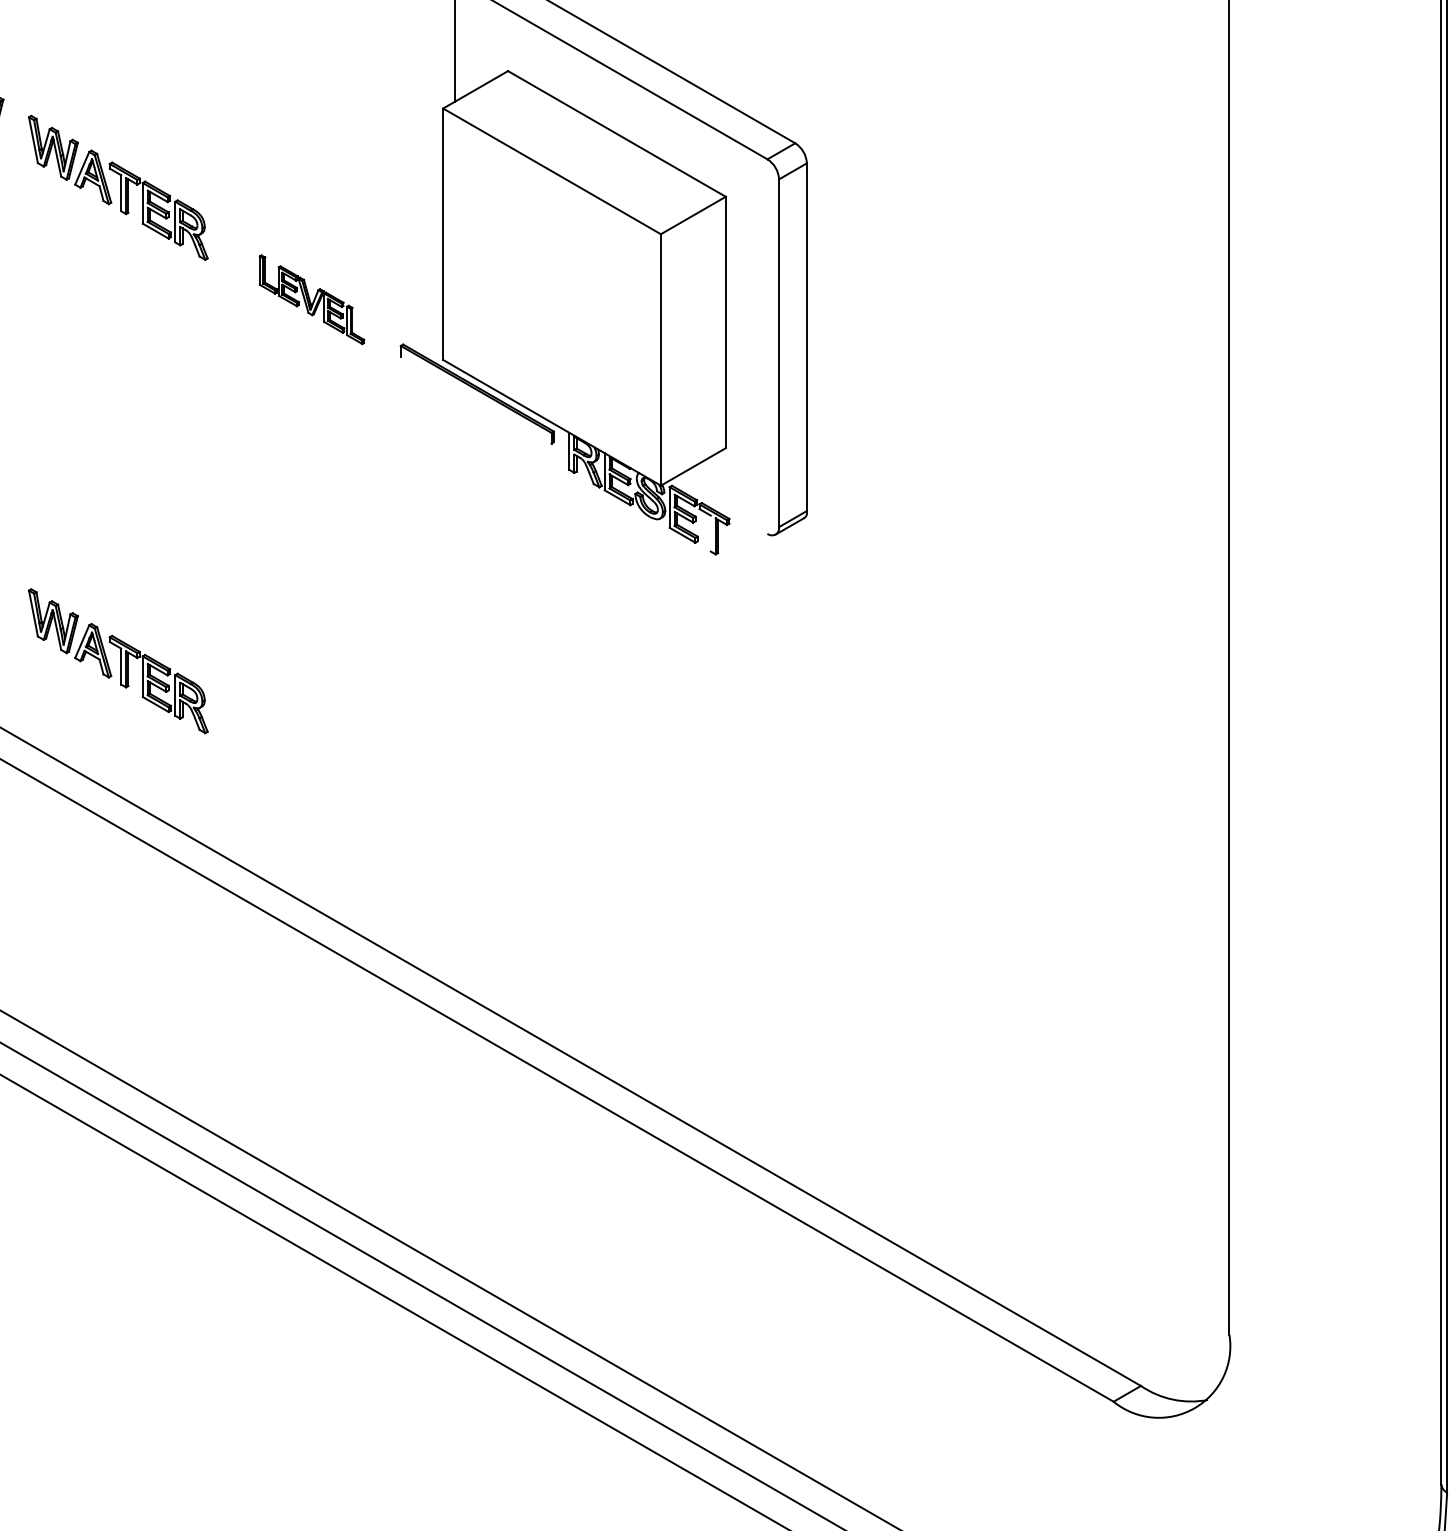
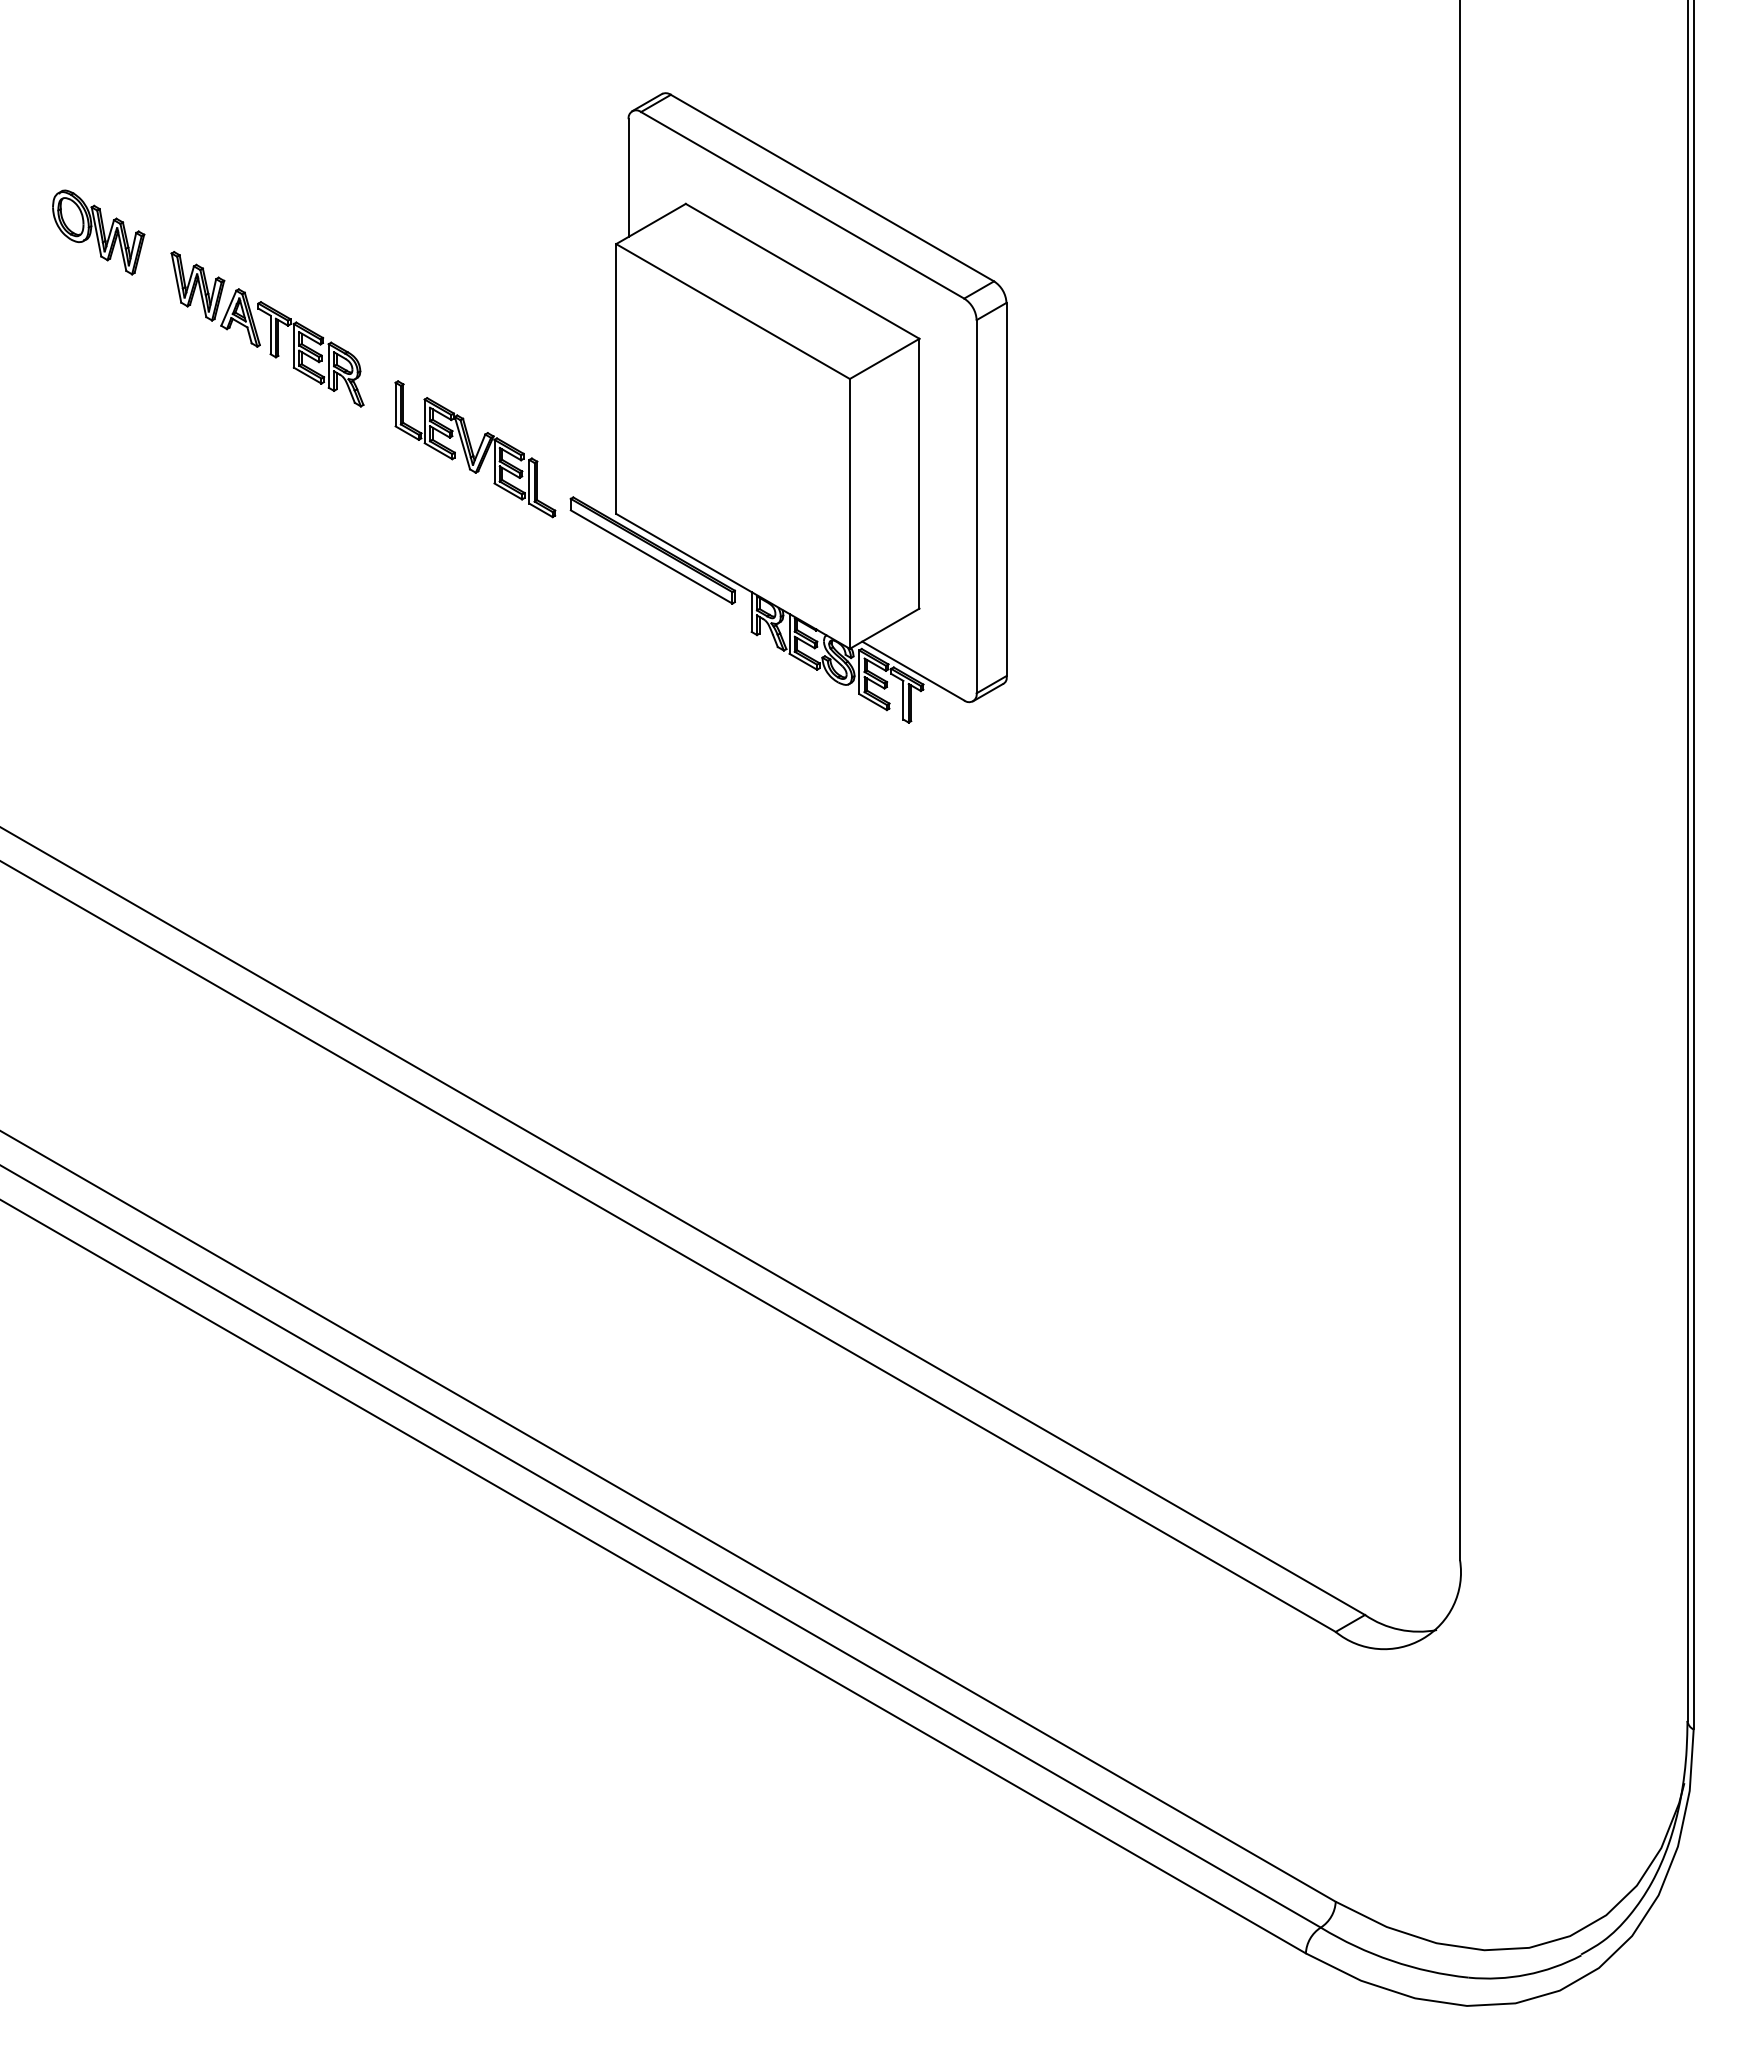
part: (312, 299) -> (475, 449), size x1.43
line: (476, 399) -> (651, 556), added
line: (720, 505) -> (913, 670), added
line: (710, 532) -> (903, 699), added
part: (118, 661) -> (267, 837), removed

